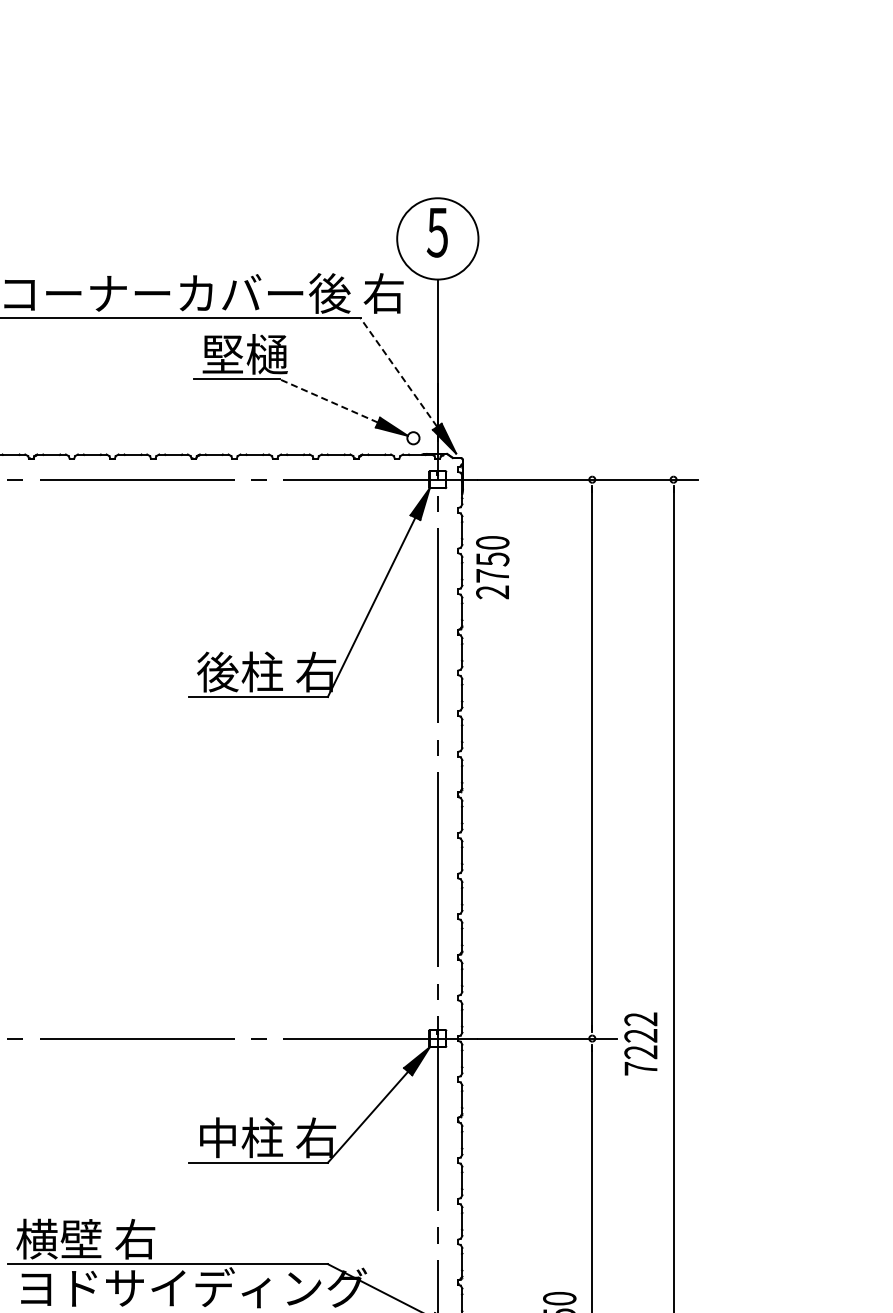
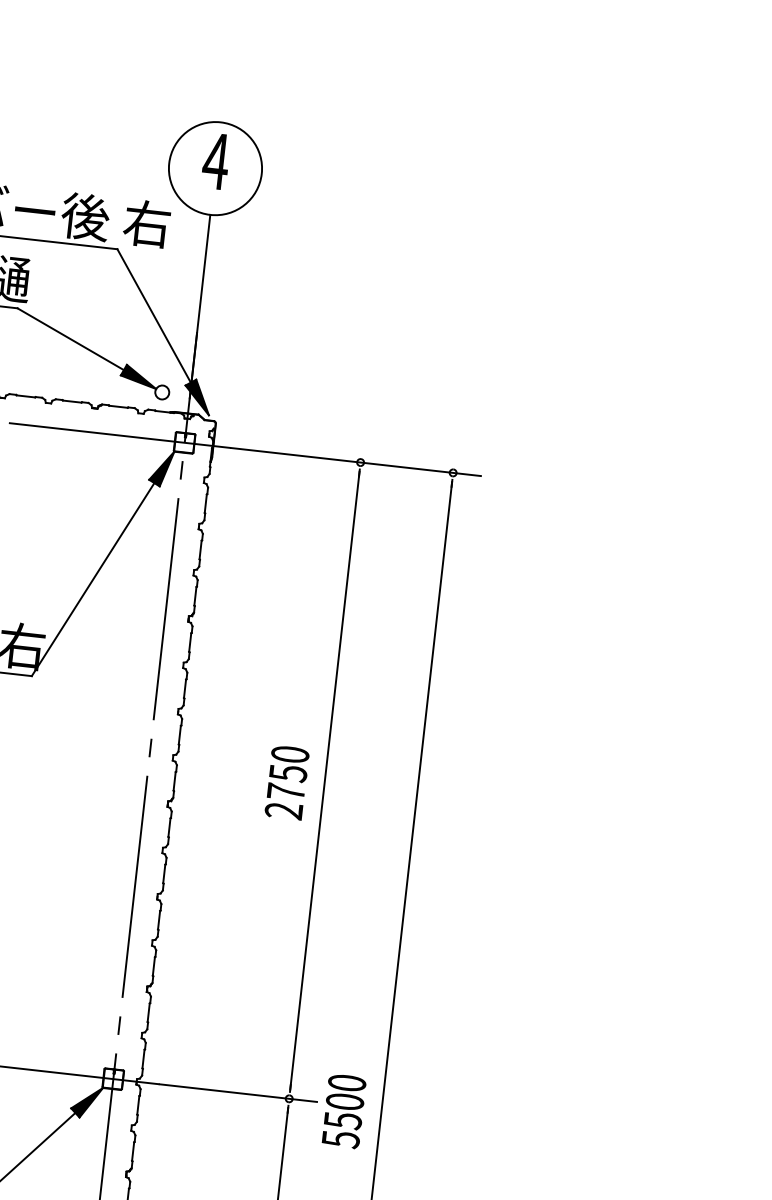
text: (437, 232) -> (215, 161), 5 -> 4
line: (398, 372) -> (153, 315), dashed -> solid
line: (328, 400) -> (70, 338), dashed -> solid
text: (492, 567) -> (286, 782), moved
text: (640, 1043) -> (343, 1110), 7222 -> 5500

